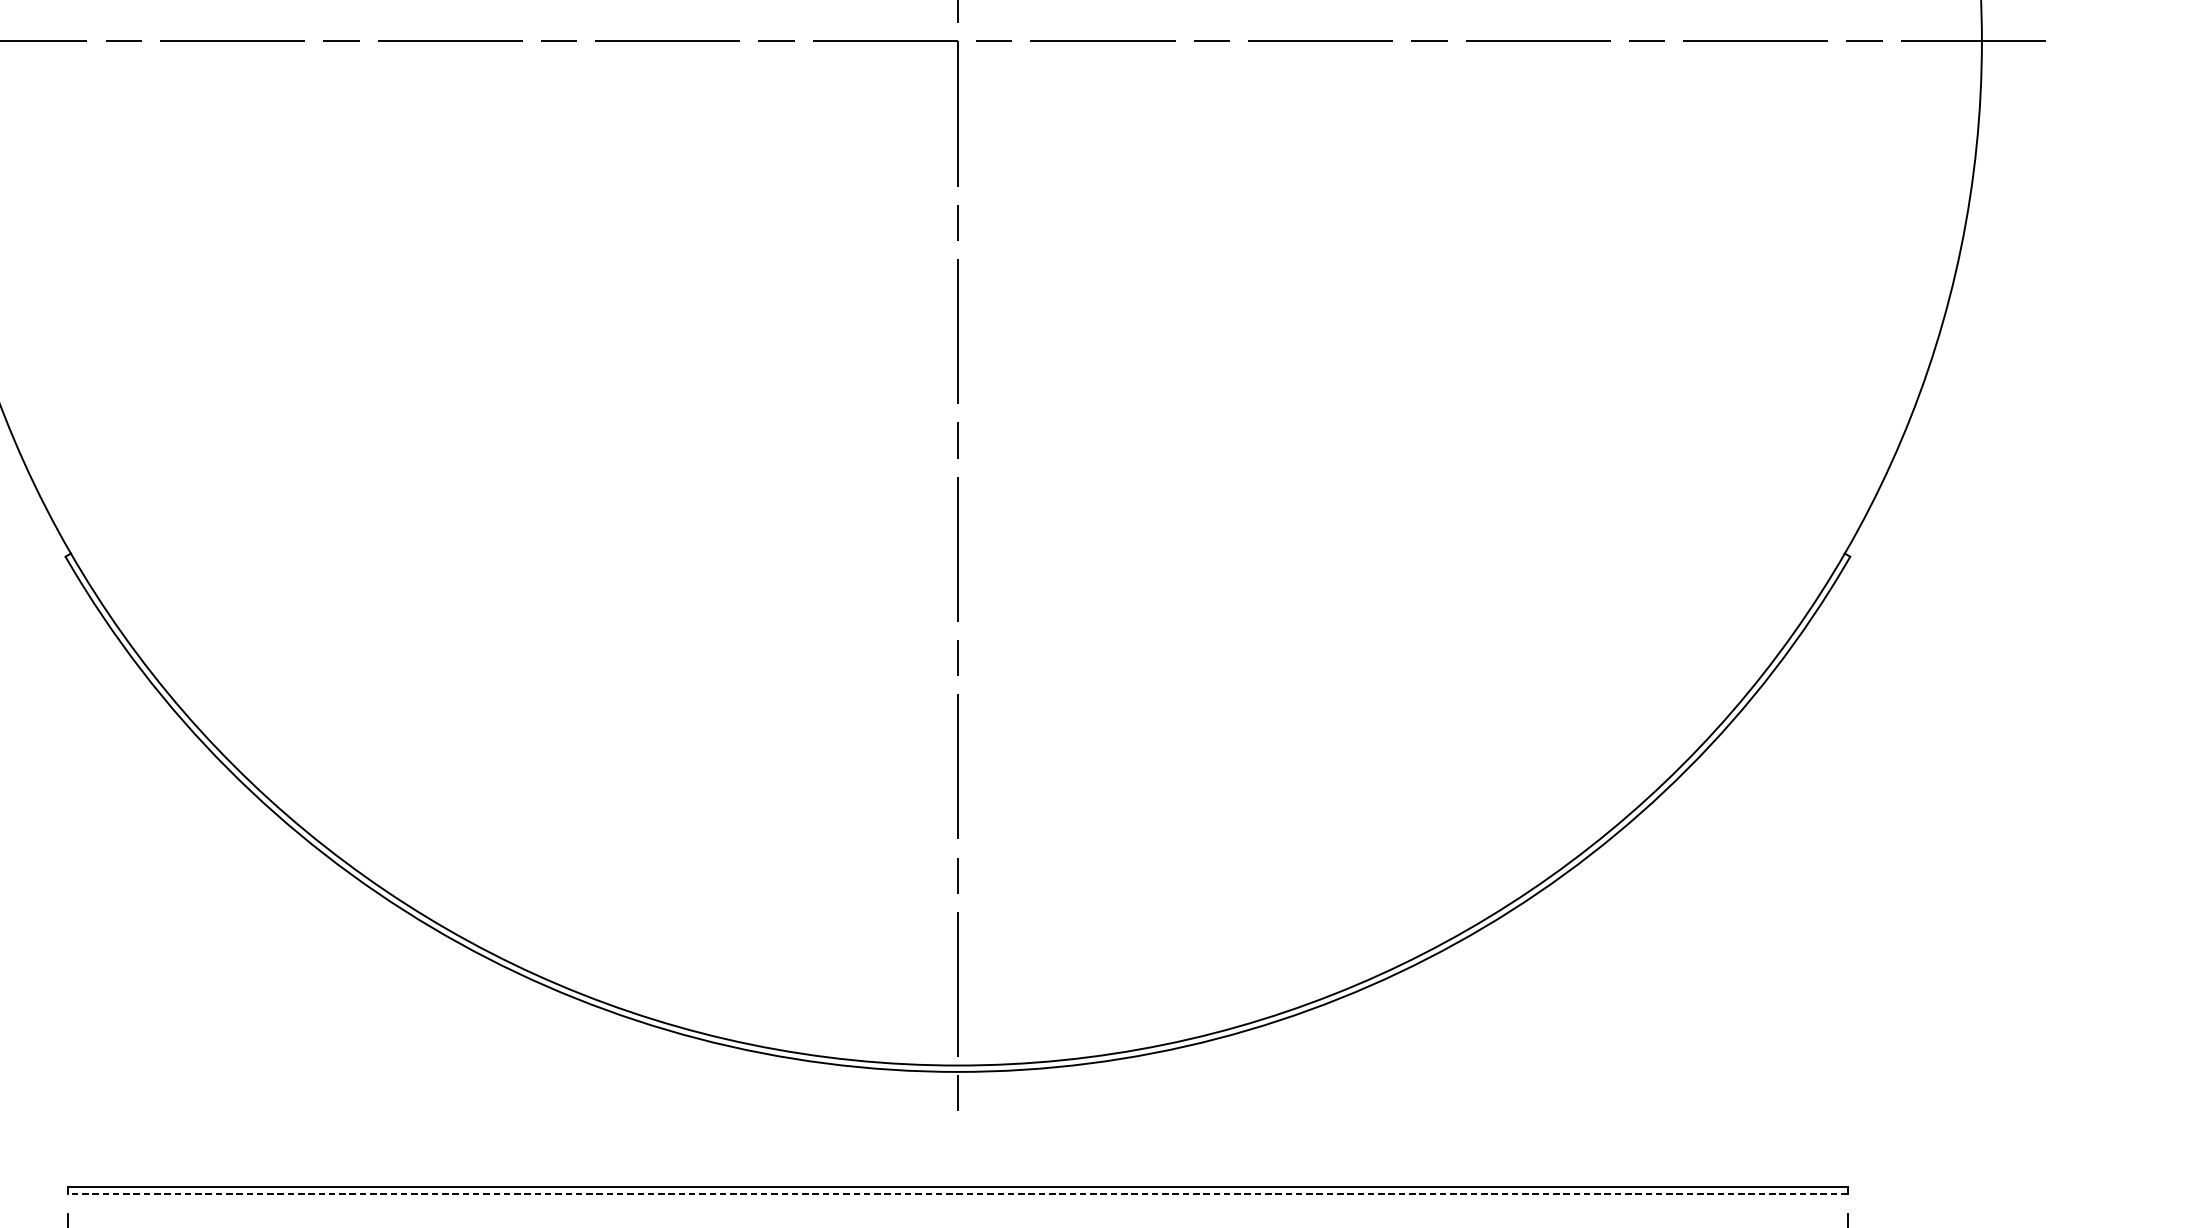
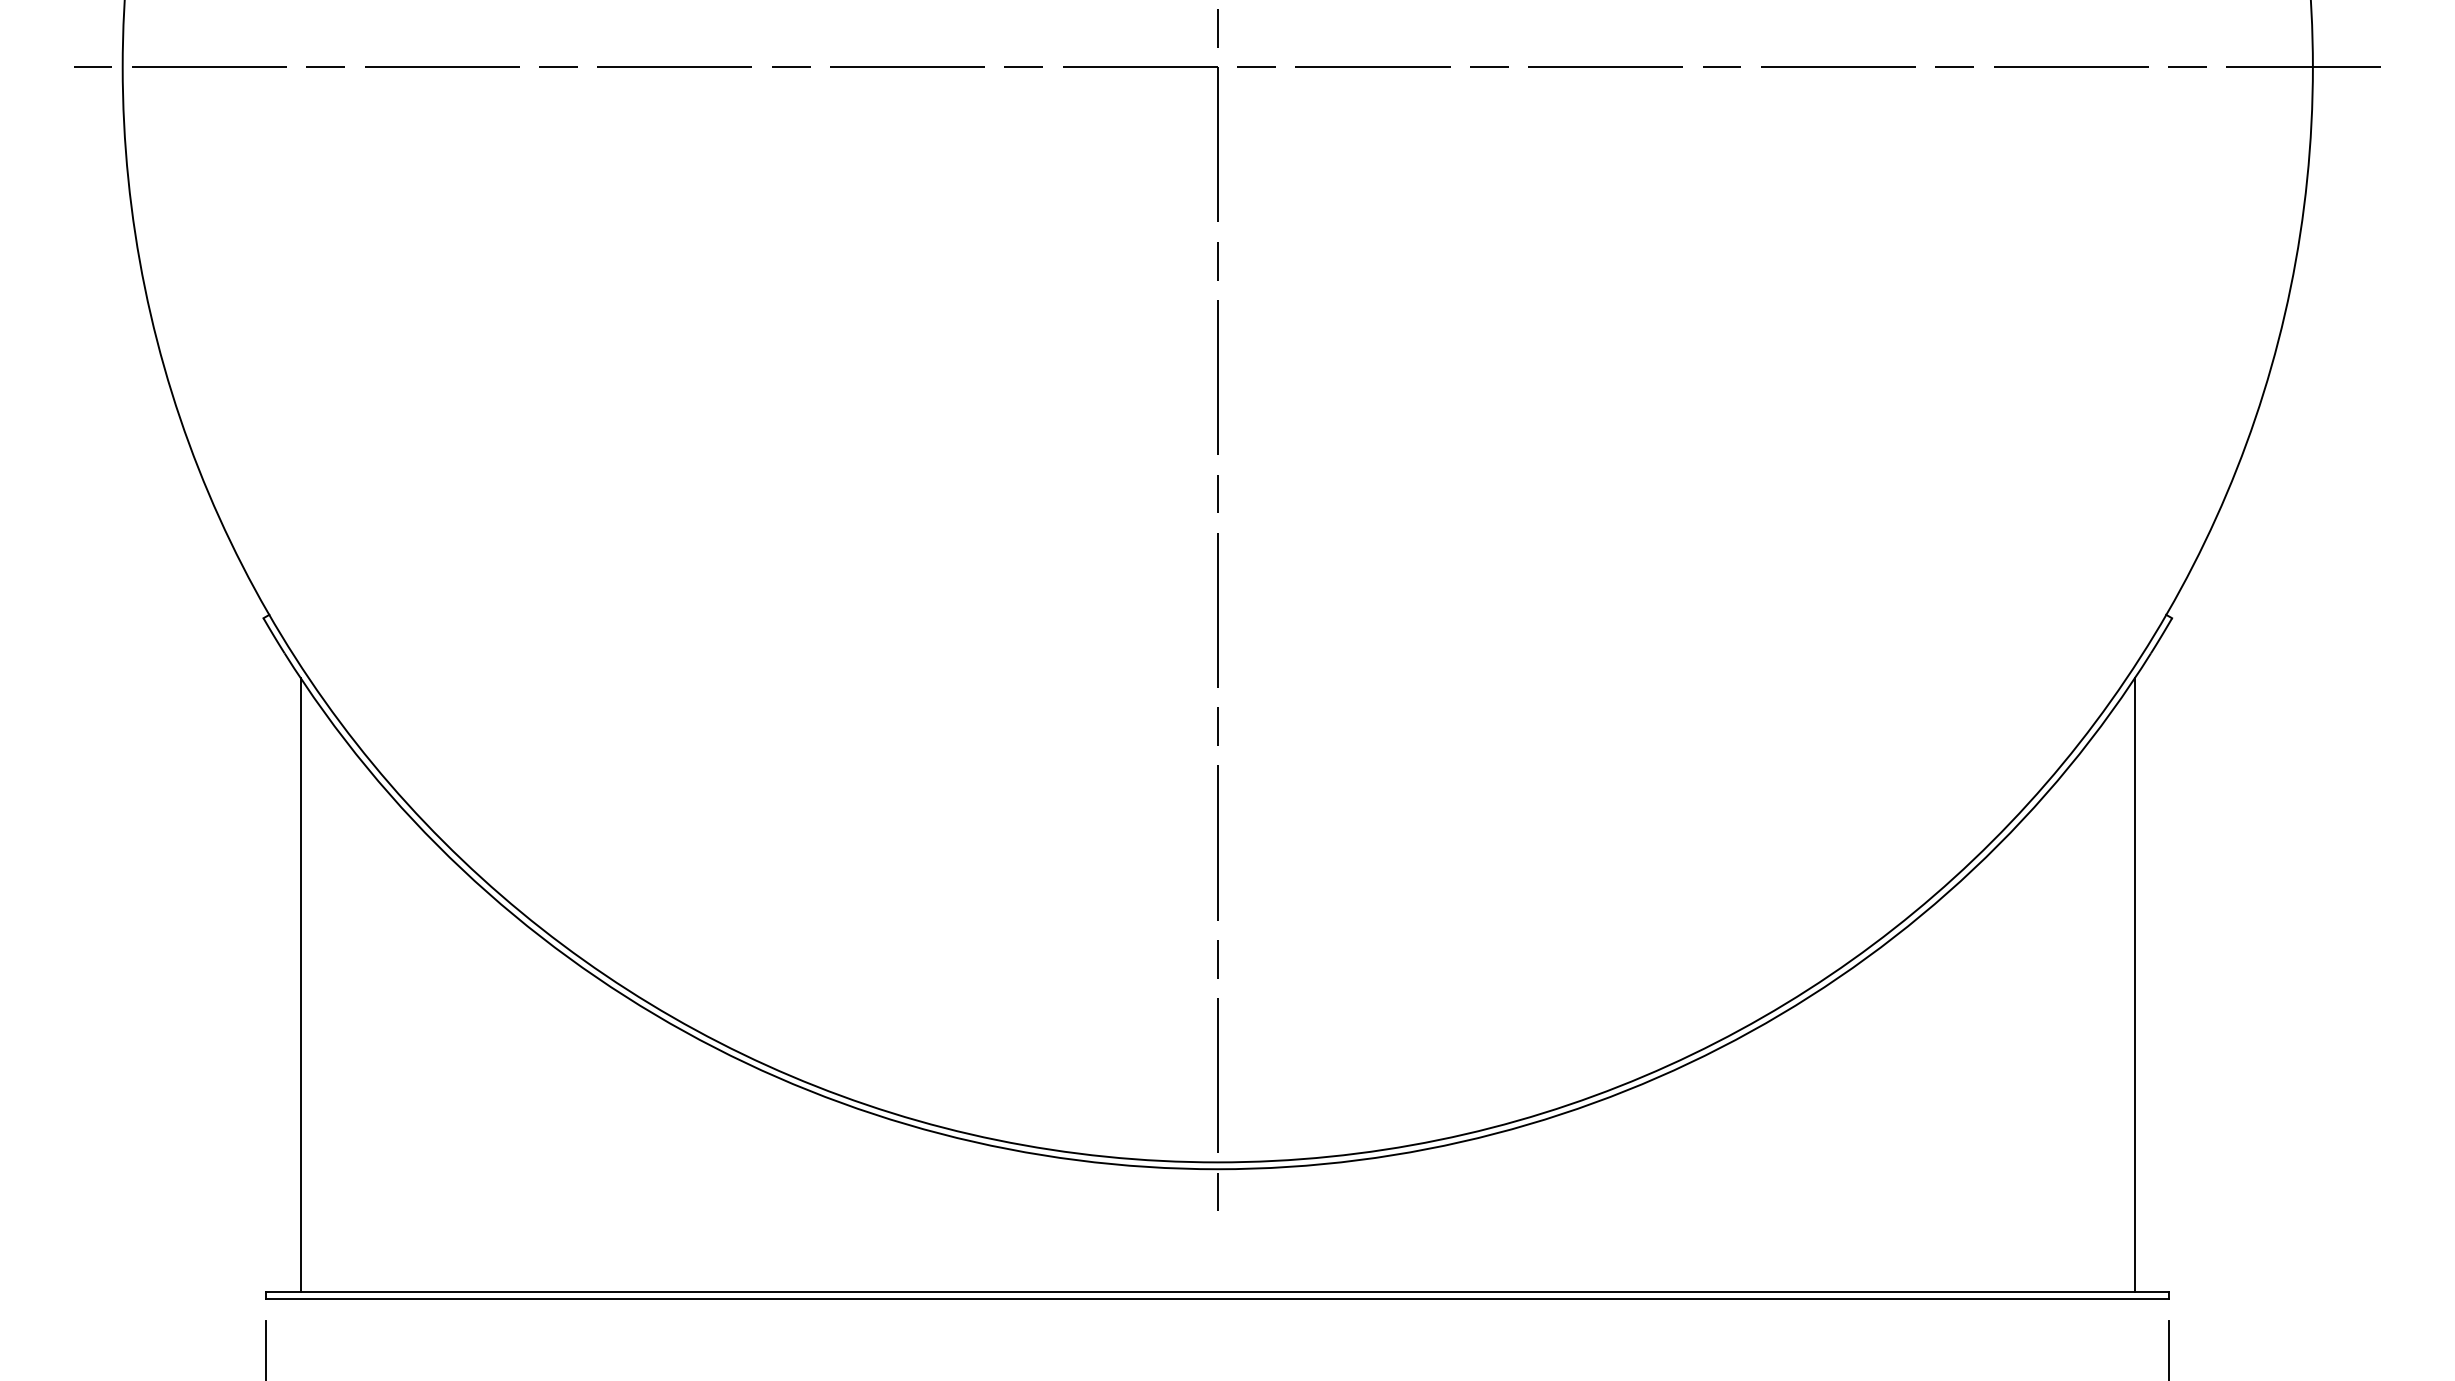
line: (100, 900) -> (300, 985), added
line: (1815, 900) -> (2134, 985), added
line: (957, 1193) -> (1217, 1299), dashed -> solid

